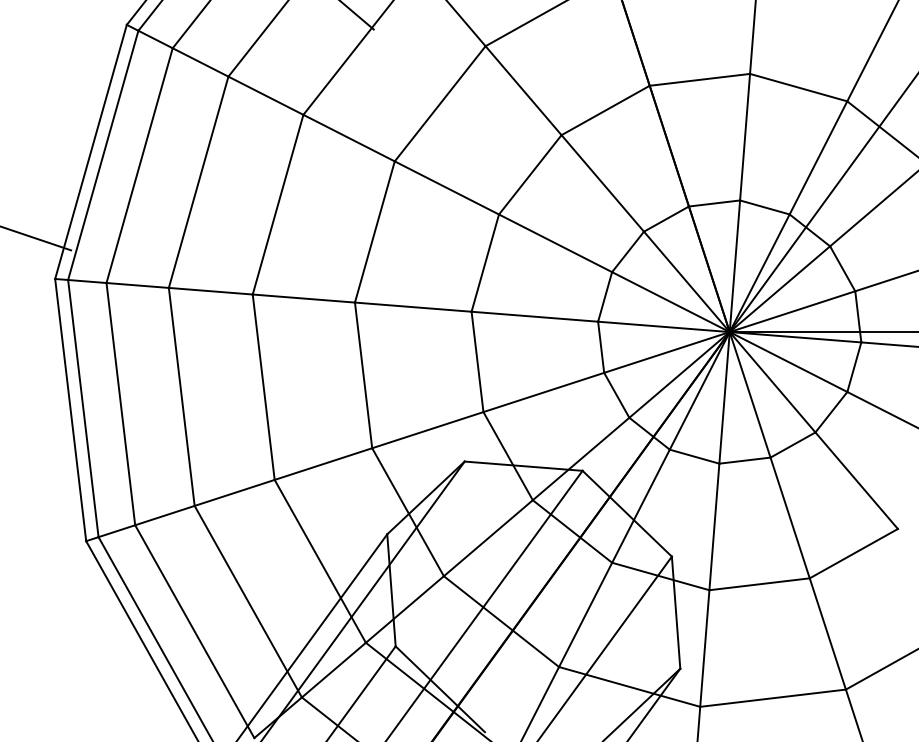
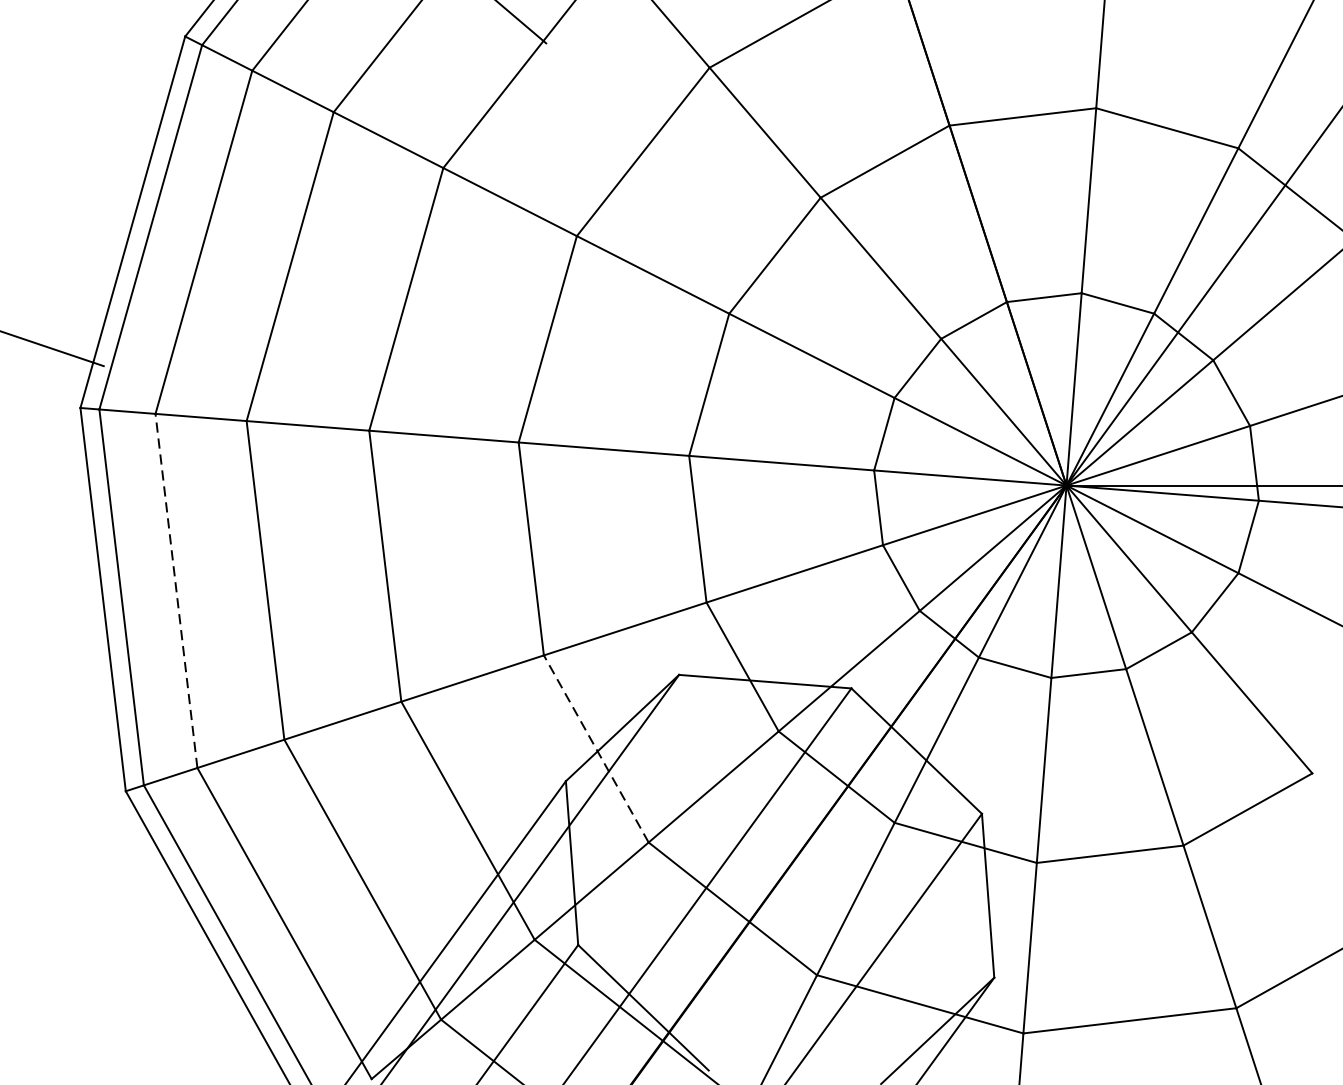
line: (120, 404) -> (175, 591), solid -> dashed
line: (407, 511) -> (595, 747), solid -> dashed

